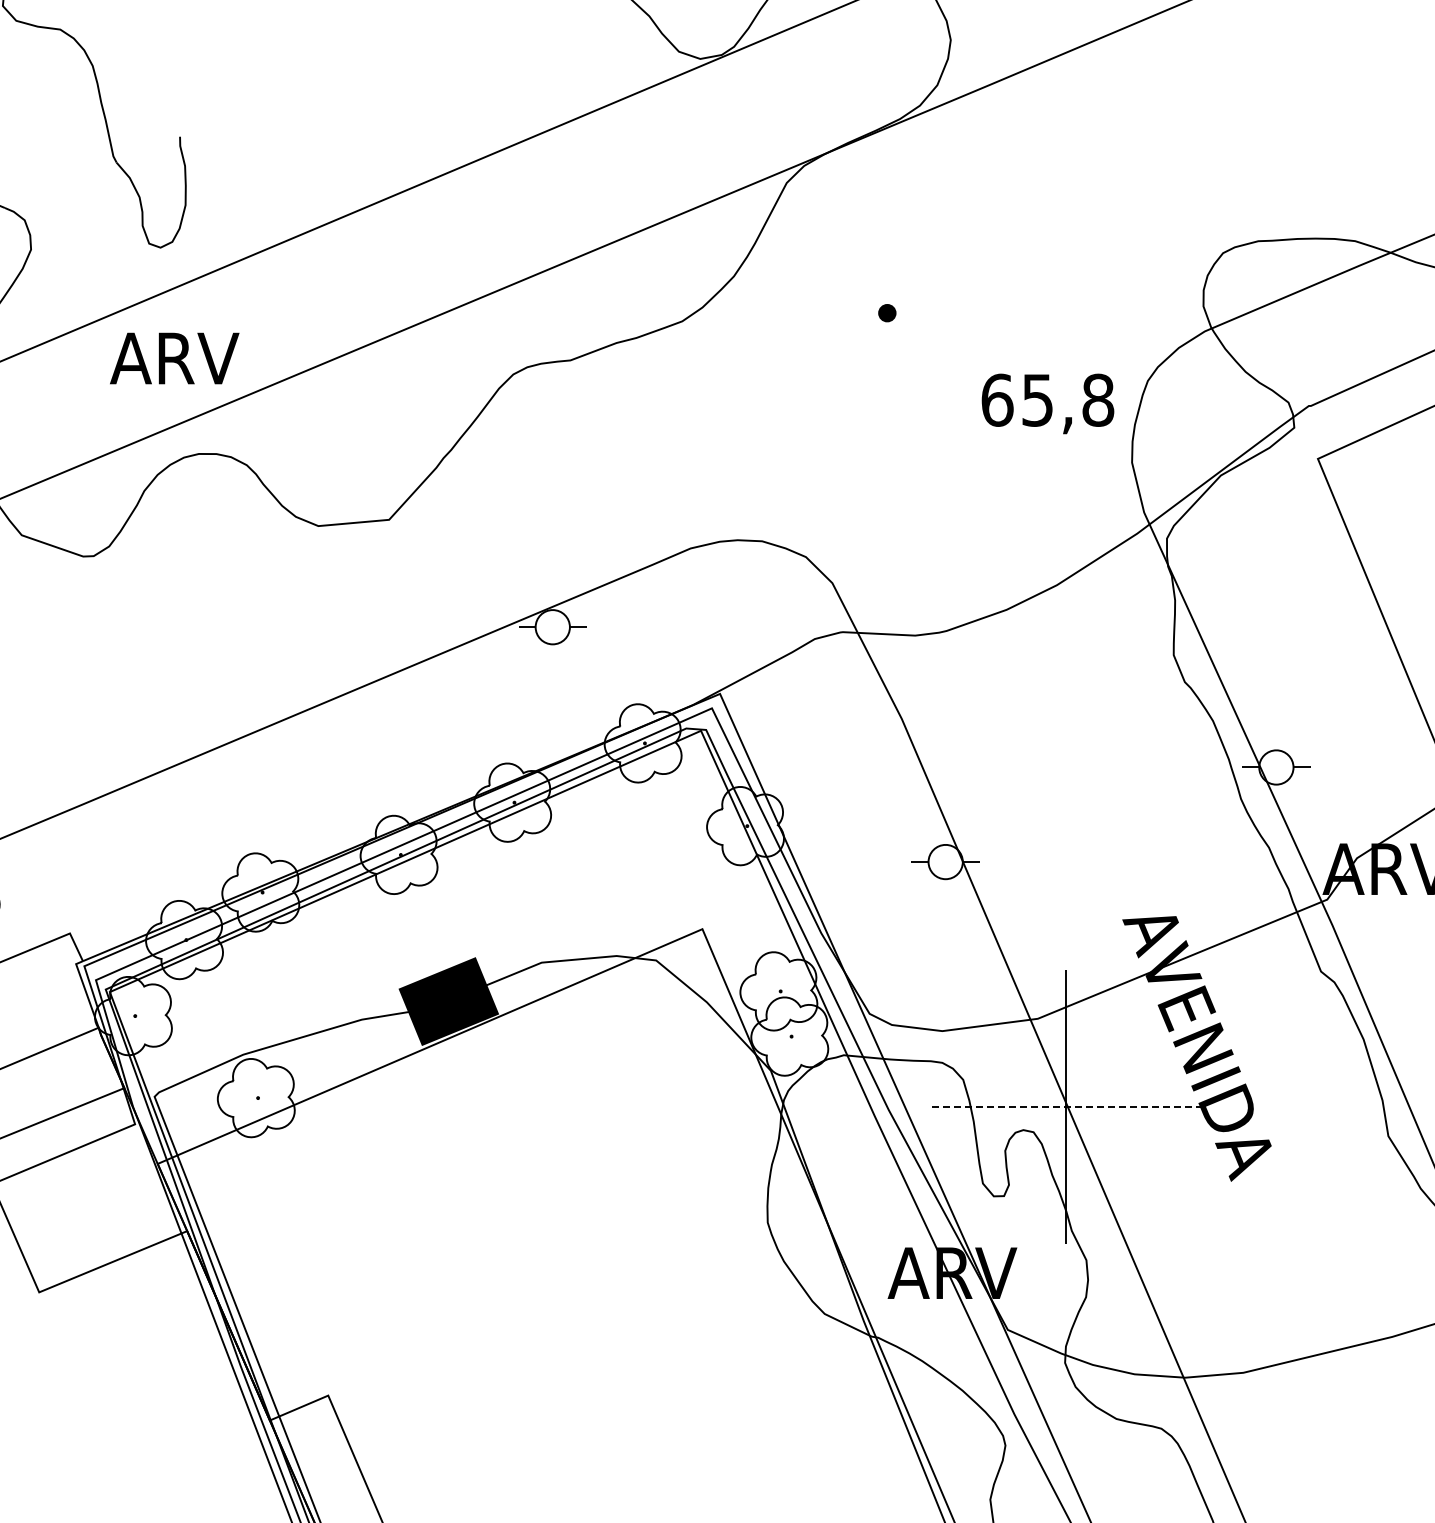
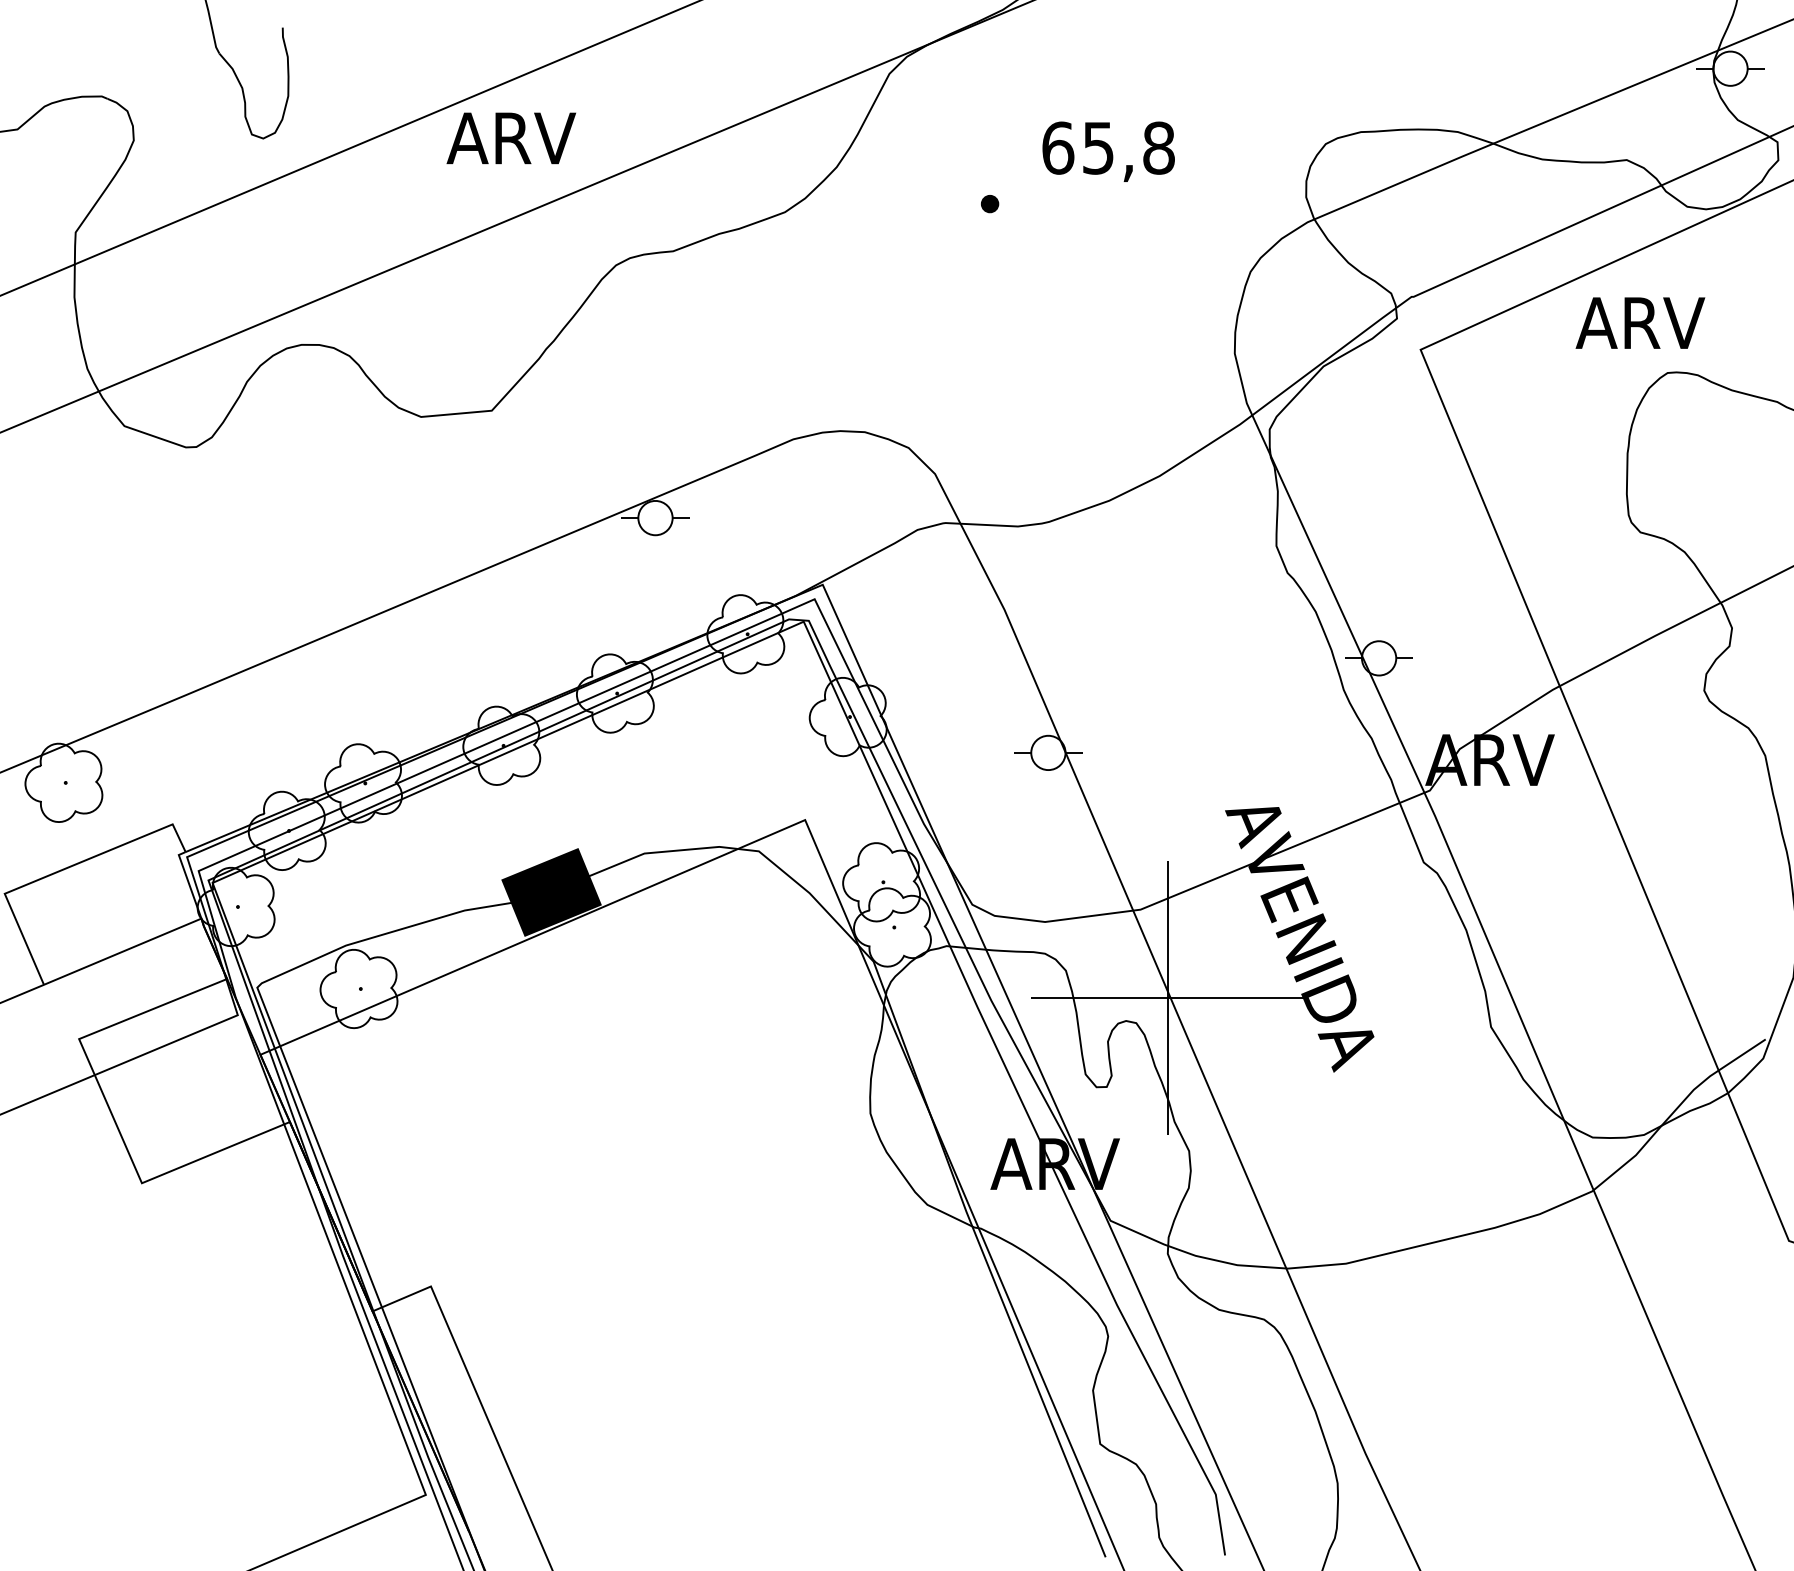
text: (173, 358) -> (510, 138), moved
text: (1047, 403) -> (1108, 151), moved
line: (1064, 1107) -> (1167, 998), dashed -> solid

